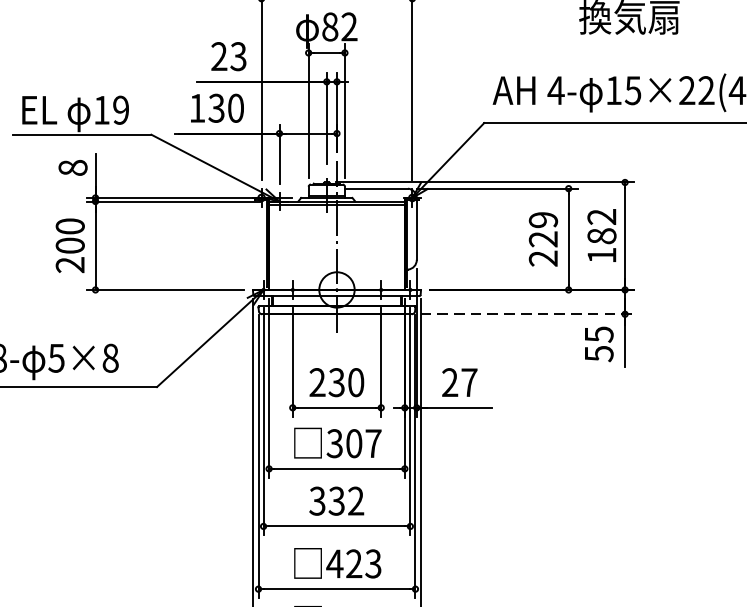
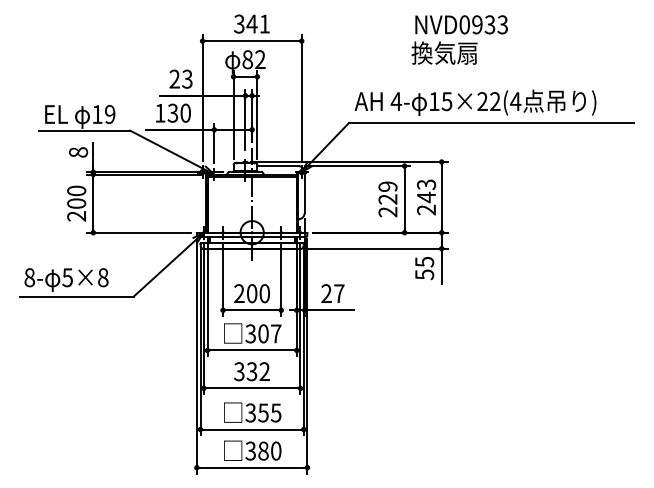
text: (601, 236) -> (426, 197), 182 -> 243
line: (527, 313) -> (377, 248), dashed -> solid
text: (335, 382) -> (251, 293), 230 -> 200
text: (354, 563) -> (263, 412), 423 -> 355

